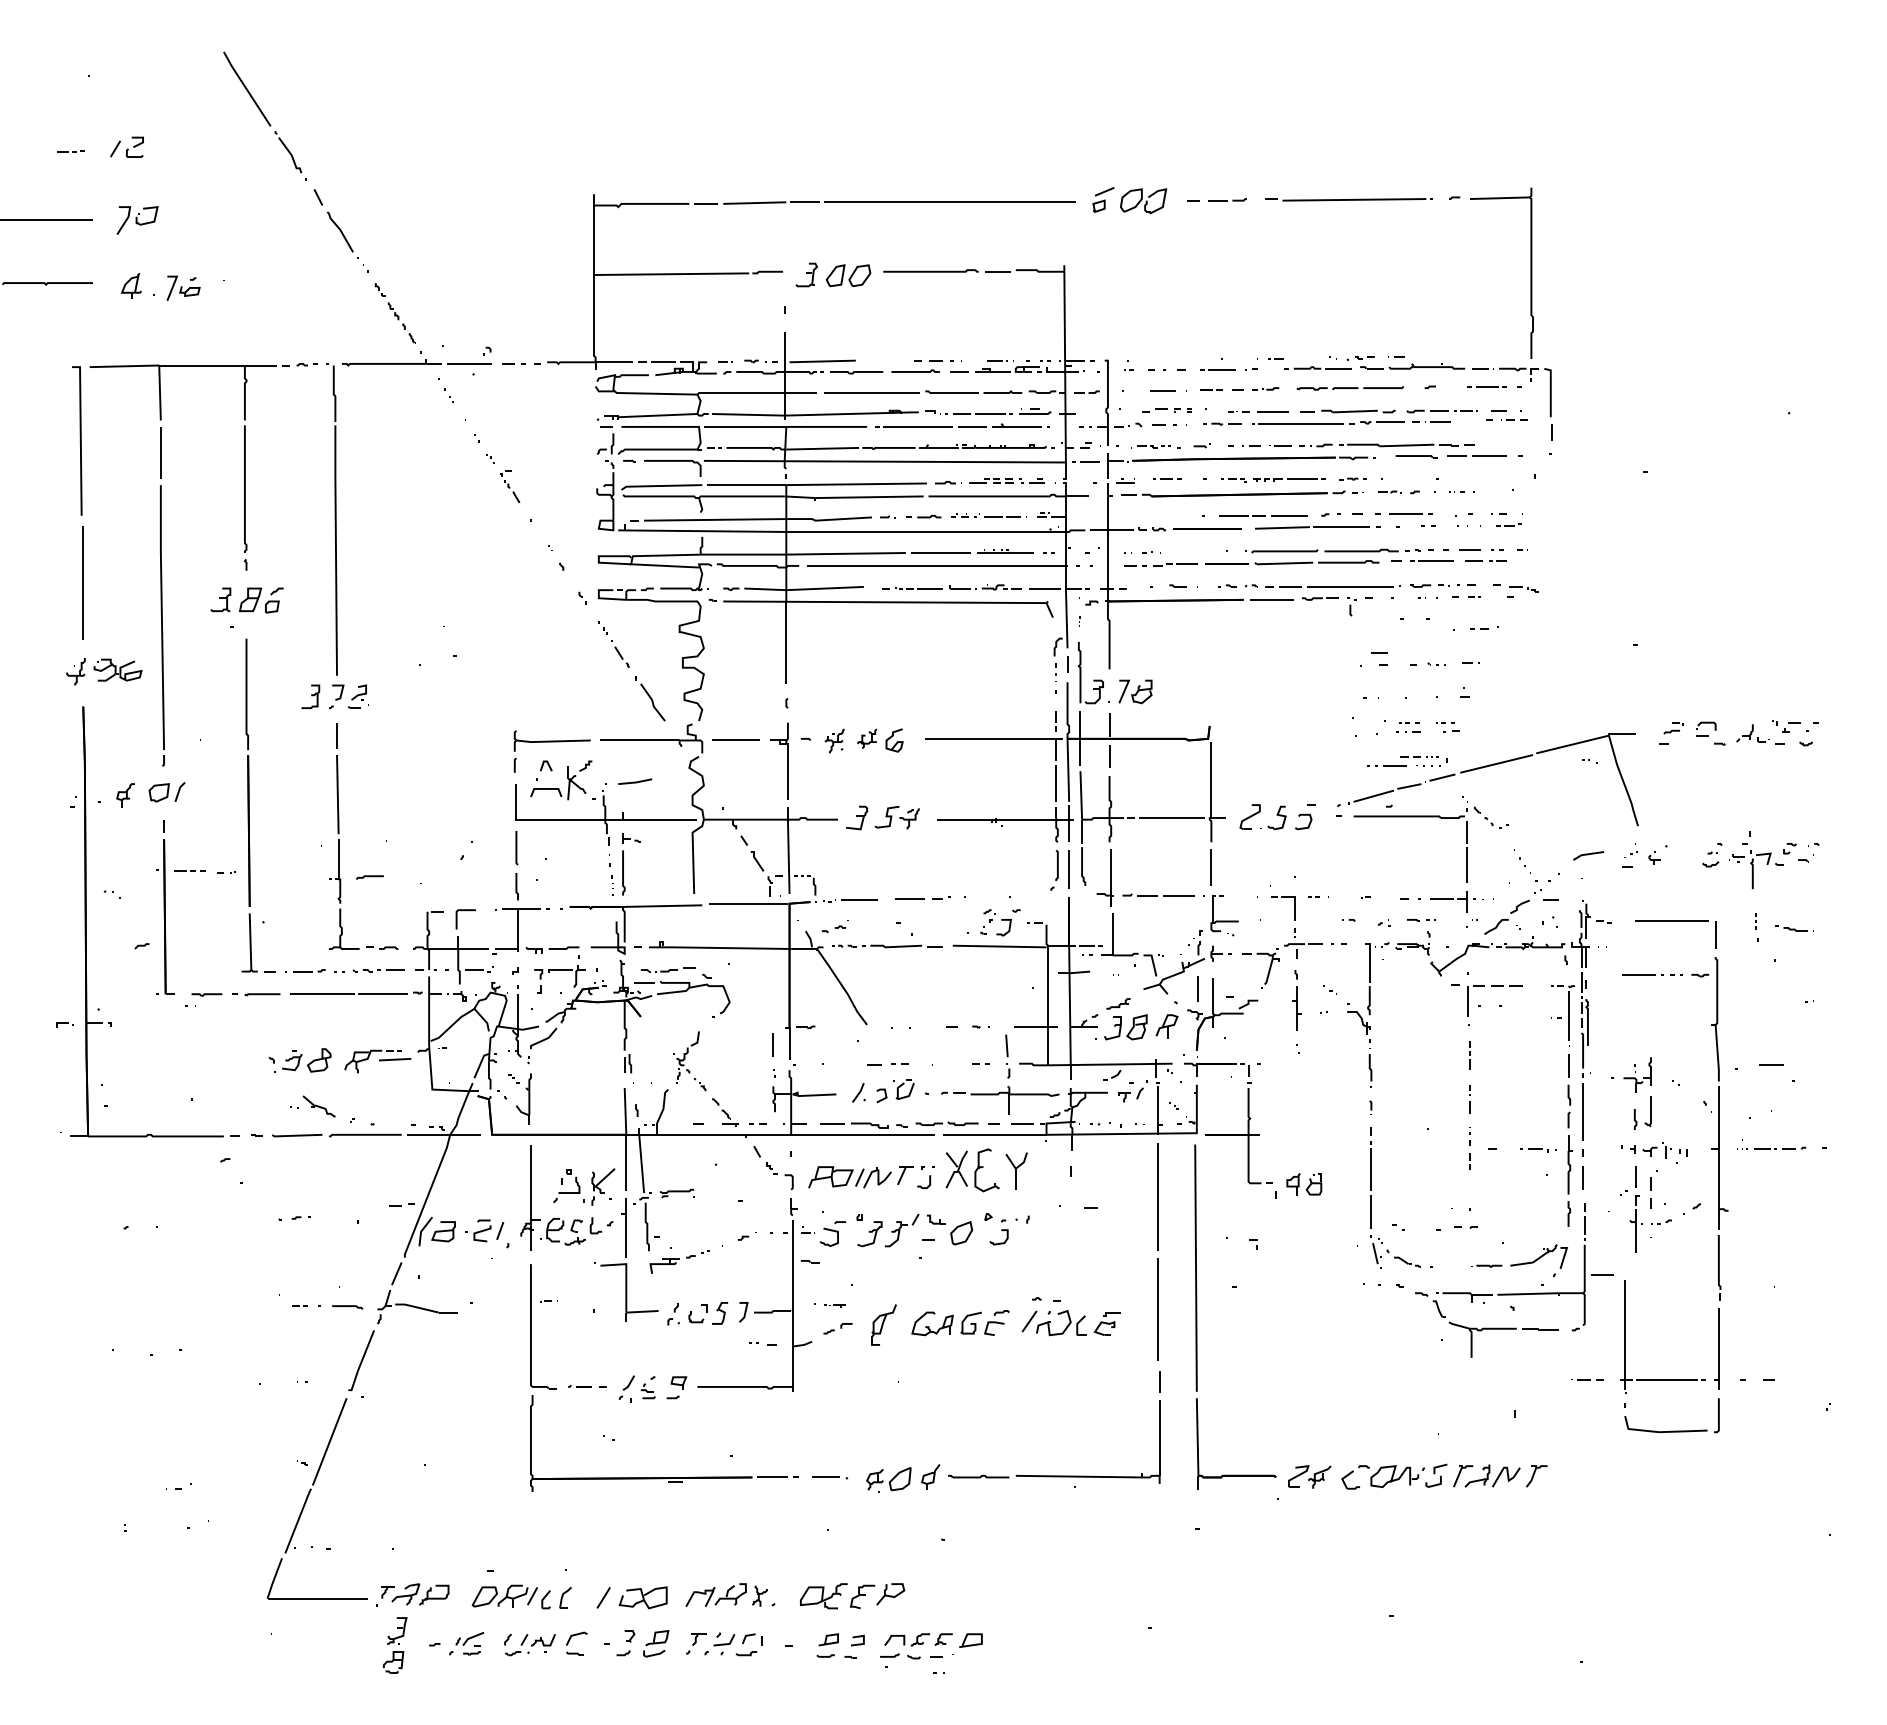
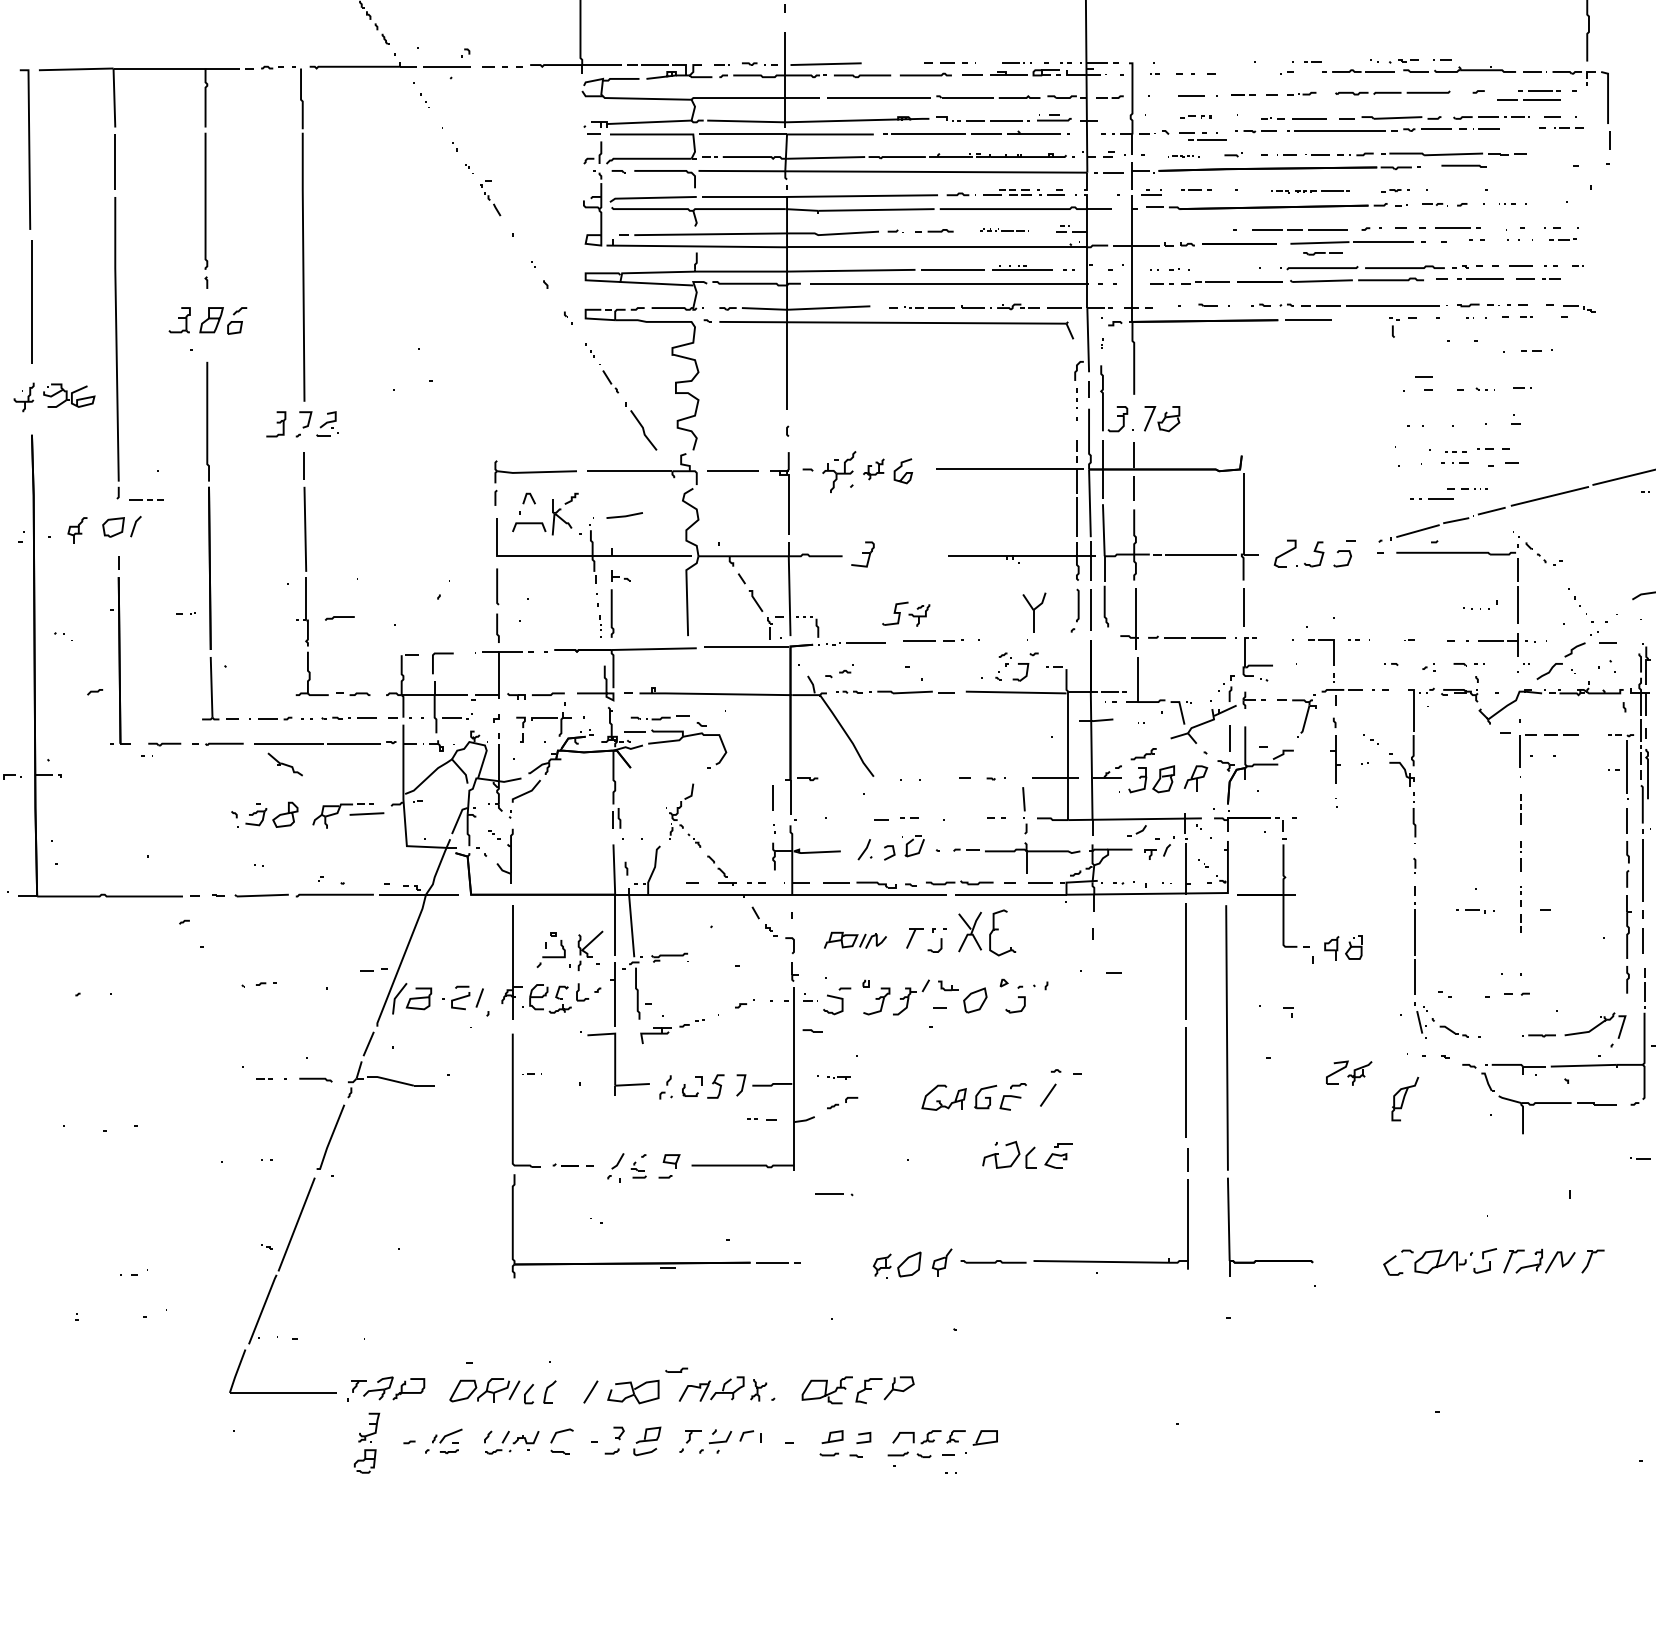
line: (1217, 369) -> (1207, 139), moved
part: (1166, 410) -> (1195, 116), size x0.6
part: (1155, 446) -> (1183, 155), size x0.6
line: (1476, 455) -> (1528, 99), moved
part: (1273, 480) -> (1310, 192), size x0.7
part: (988, 515) -> (1004, 229), size x0.6
part: (1320, 598) -> (1323, 253), moved
part: (1447, 727) -> (1497, 457), size x1.6
part: (834, 740) -> (838, 471), size x1.6
part: (1431, 762) -> (1479, 604), moved
part: (896, 817) -> (905, 614), moved
line: (190, 870) -> (147, 499), moved
part: (318, 1106) -> (284, 764), moved
part: (1538, 1150) -> (1475, 911), moved
part: (1016, 1170) -> (1034, 611), moved
part: (849, 1177) -> (854, 940), size x0.7
part: (1078, 1323) -> (1027, 1155), moved
part: (883, 1324) -> (1404, 1098), moved
part: (1309, 1476) -> (1348, 1072), moved
part: (830, 1477) -> (834, 1194), moved
part: (746, 1653) -> (676, 1370), moved

